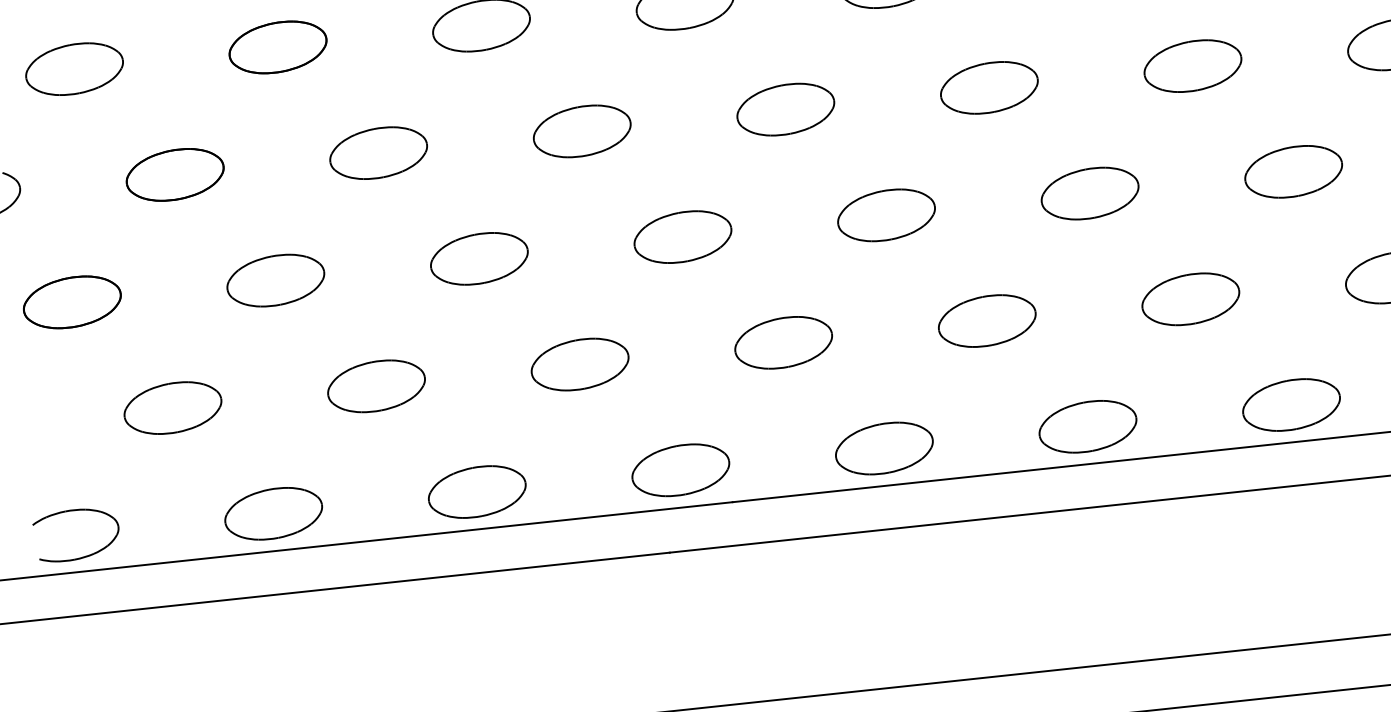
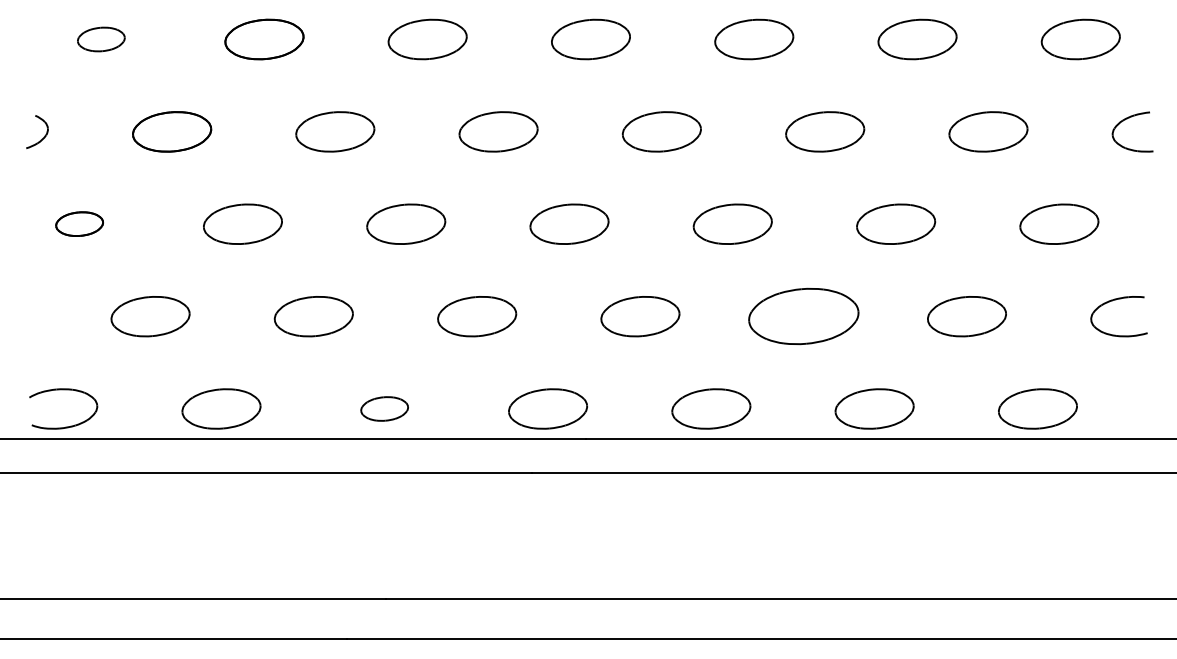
part: (74, 69) -> (101, 39), size x0.6
part: (71, 301) -> (79, 223), size x0.6
part: (986, 320) -> (803, 316), size x1.4
part: (476, 491) -> (384, 408), size x0.6

